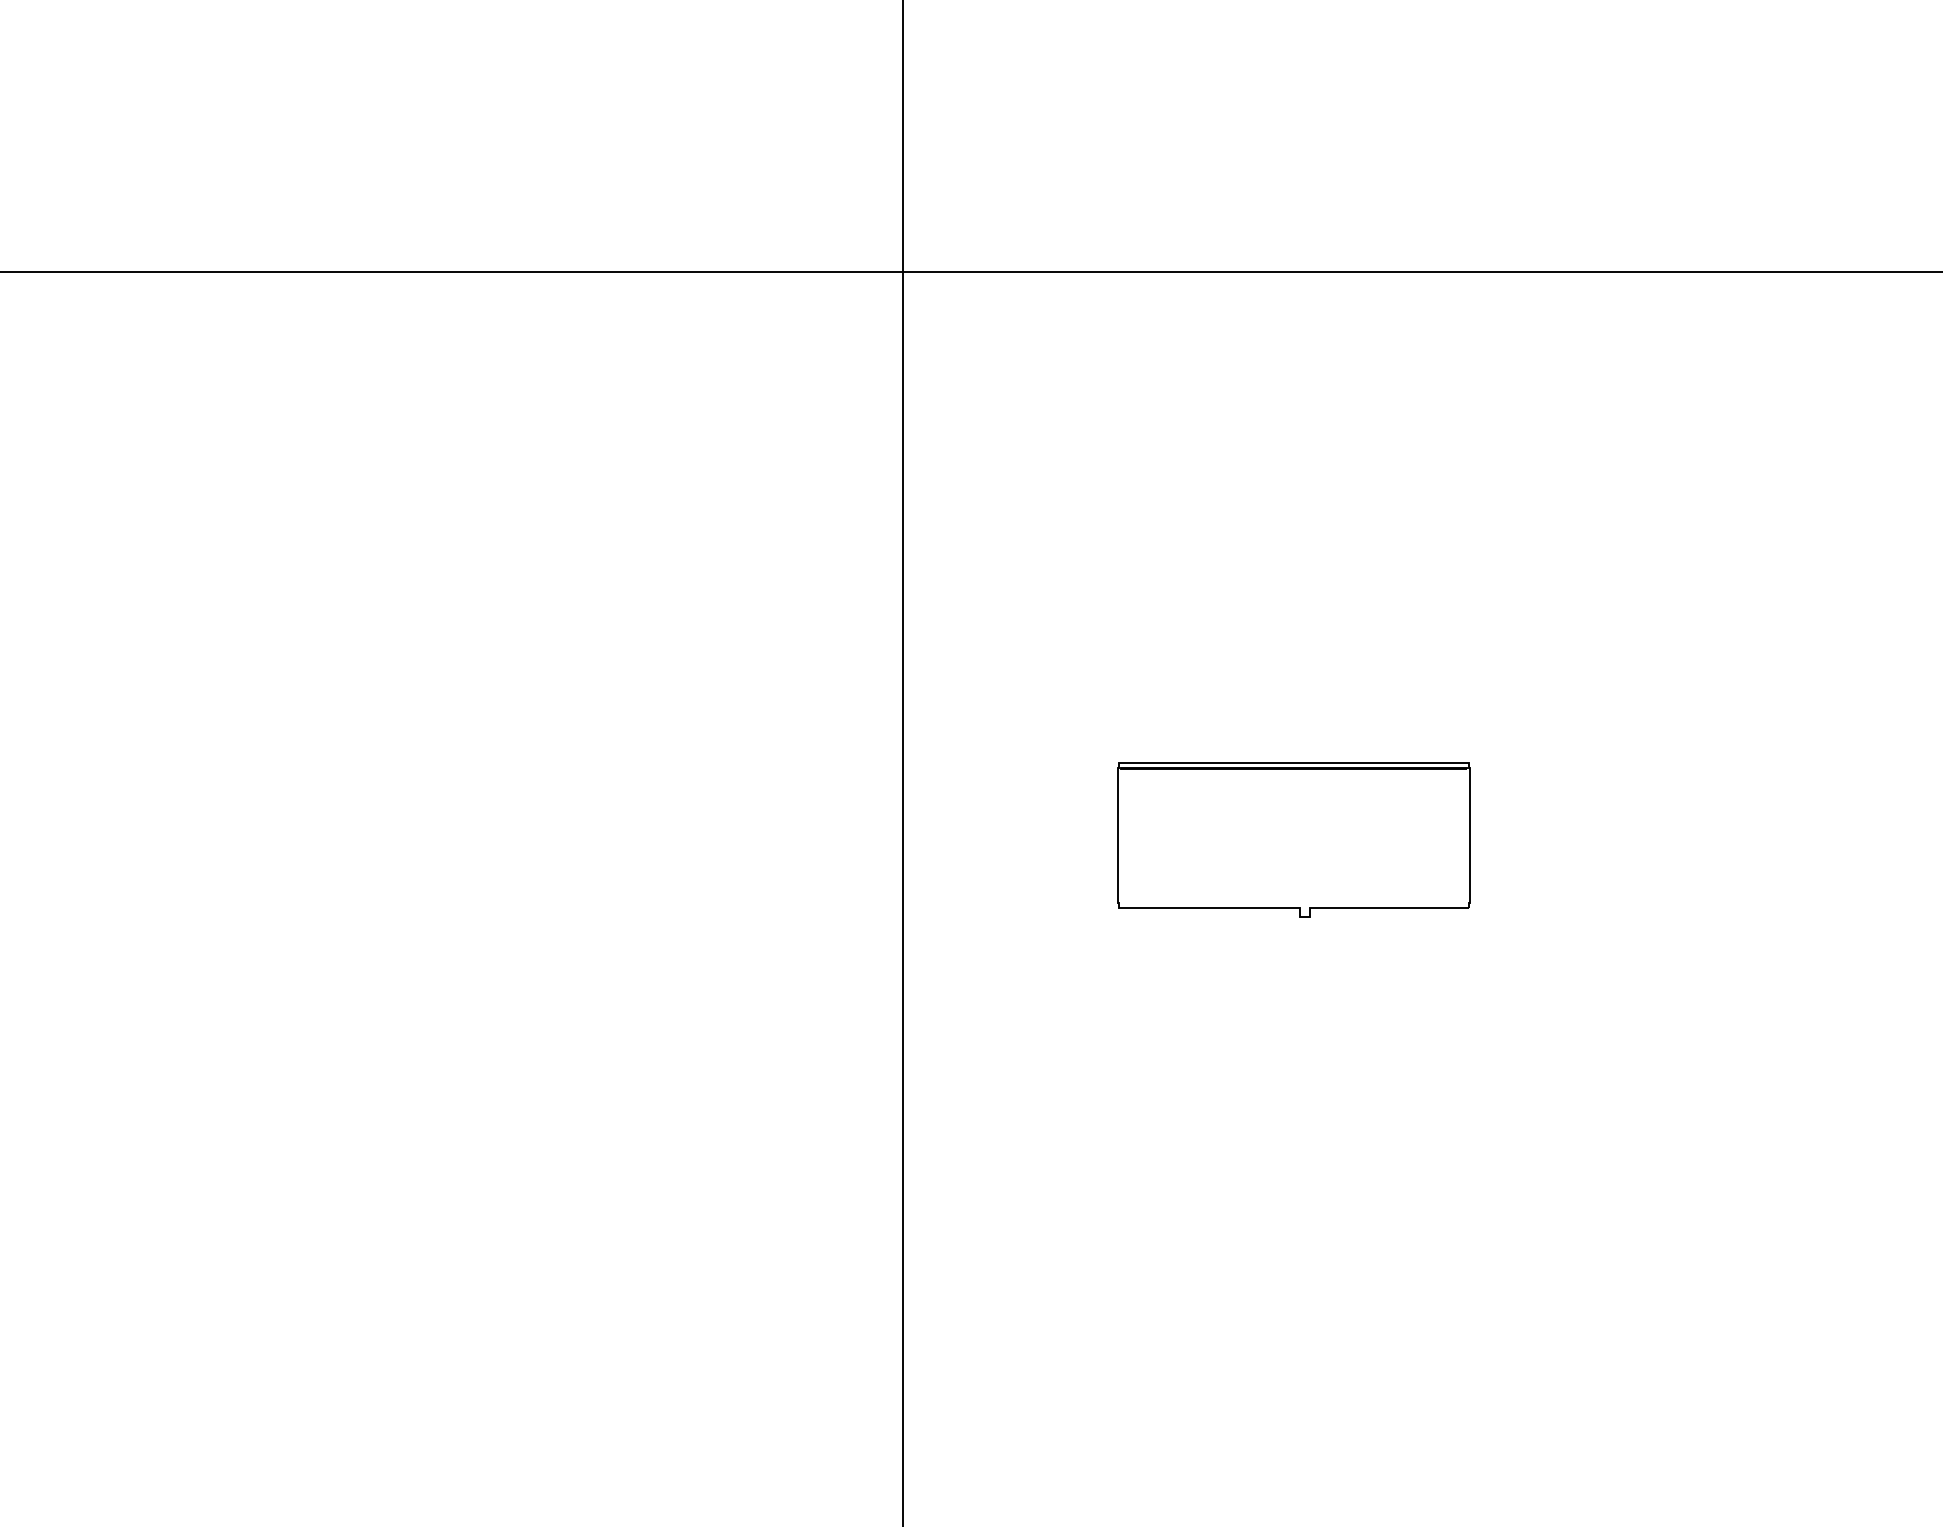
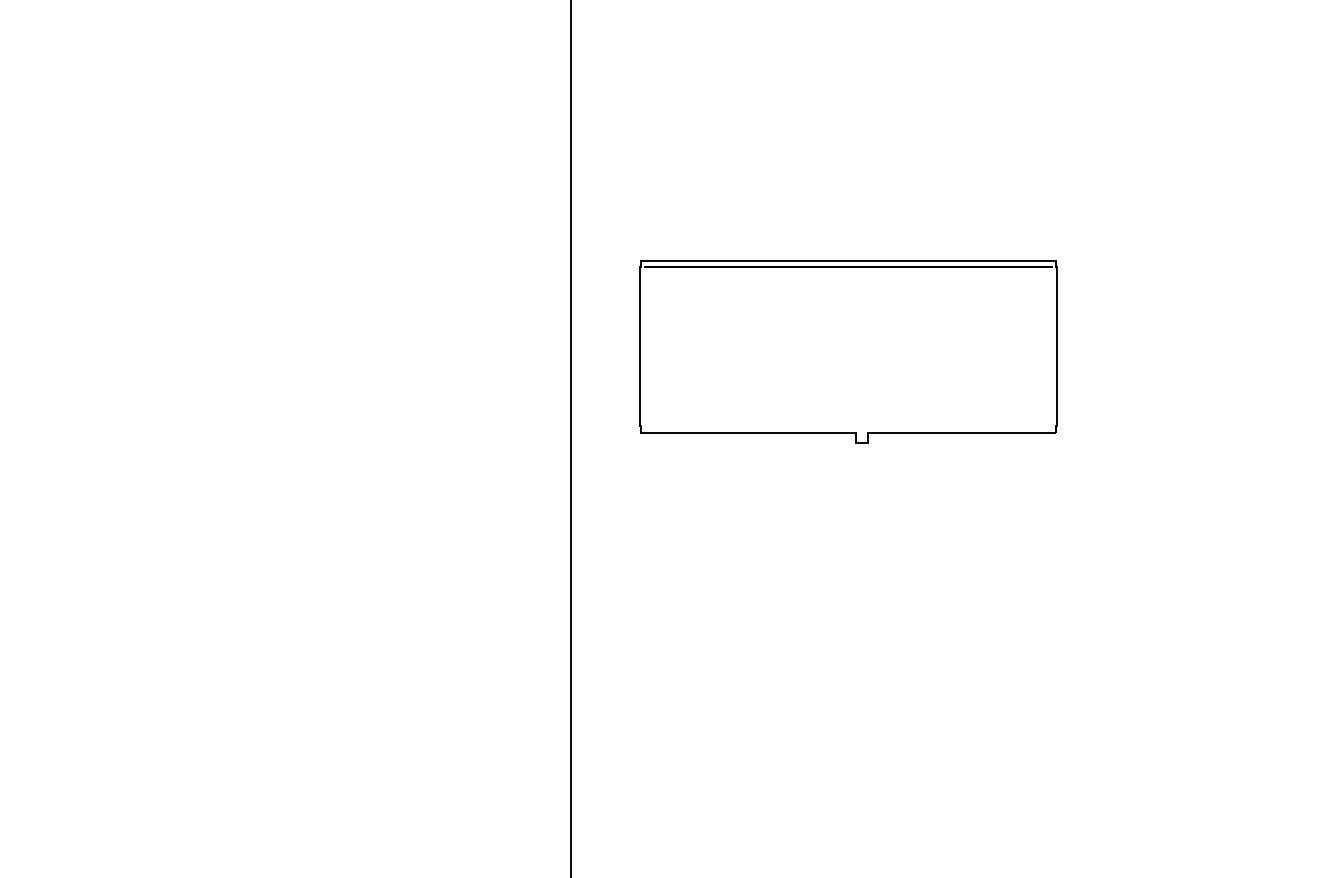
part: (1293, 839) -> (848, 351), size x1.67

